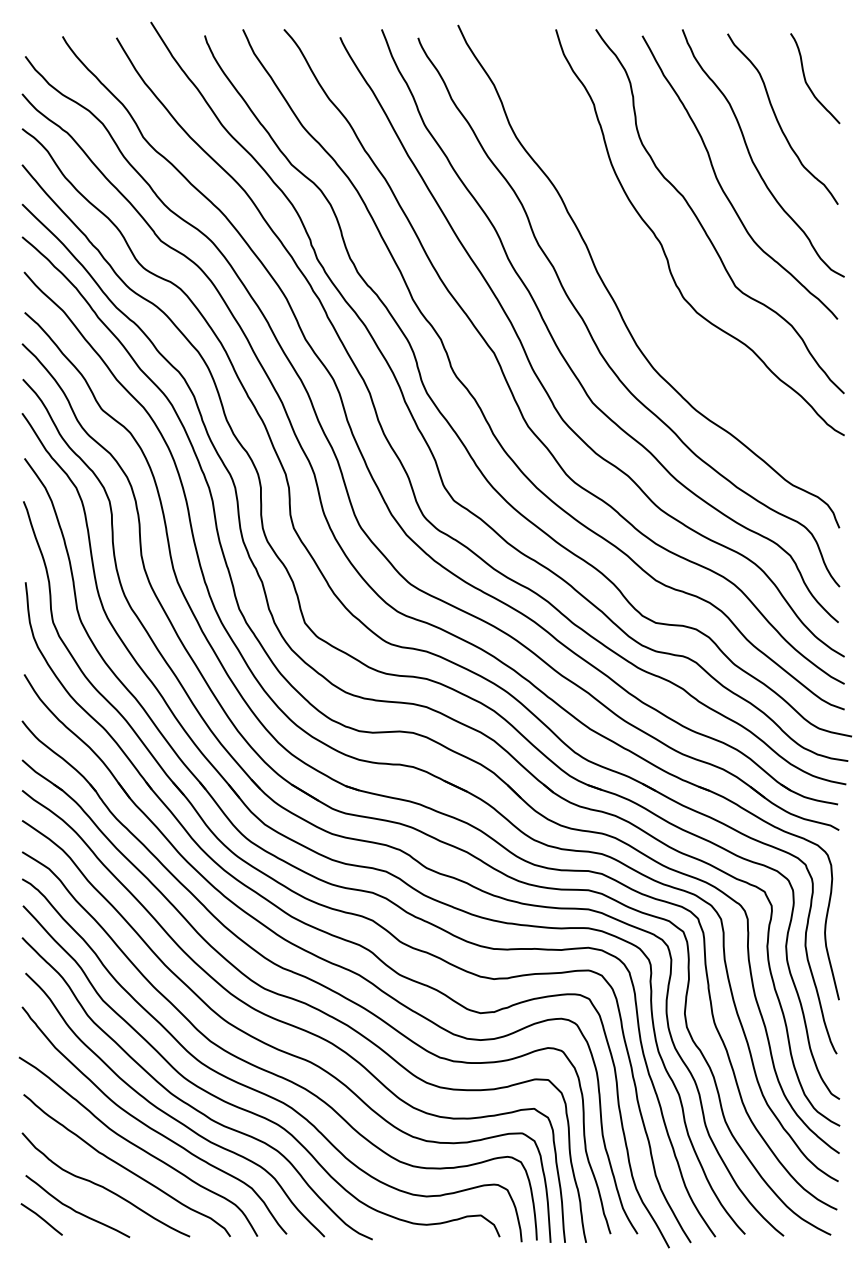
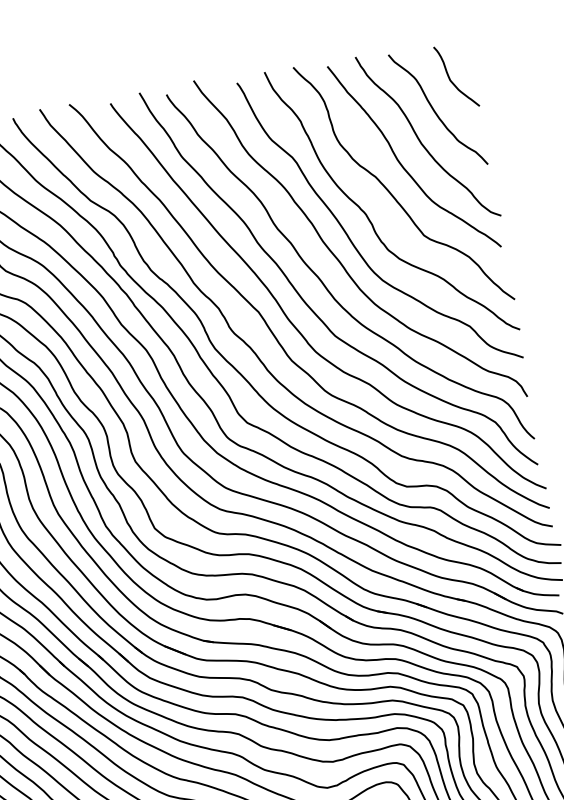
curve: (635, 275) -> (350, 239), added

